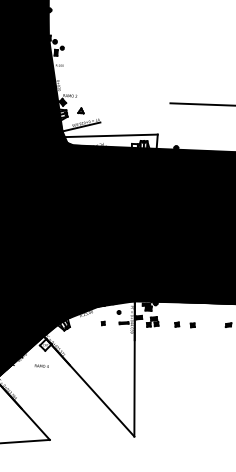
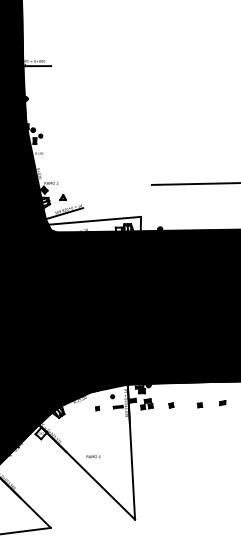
part: (192, 325) -> (199, 405), moved
text: (41, 365) -> (93, 456), moved

